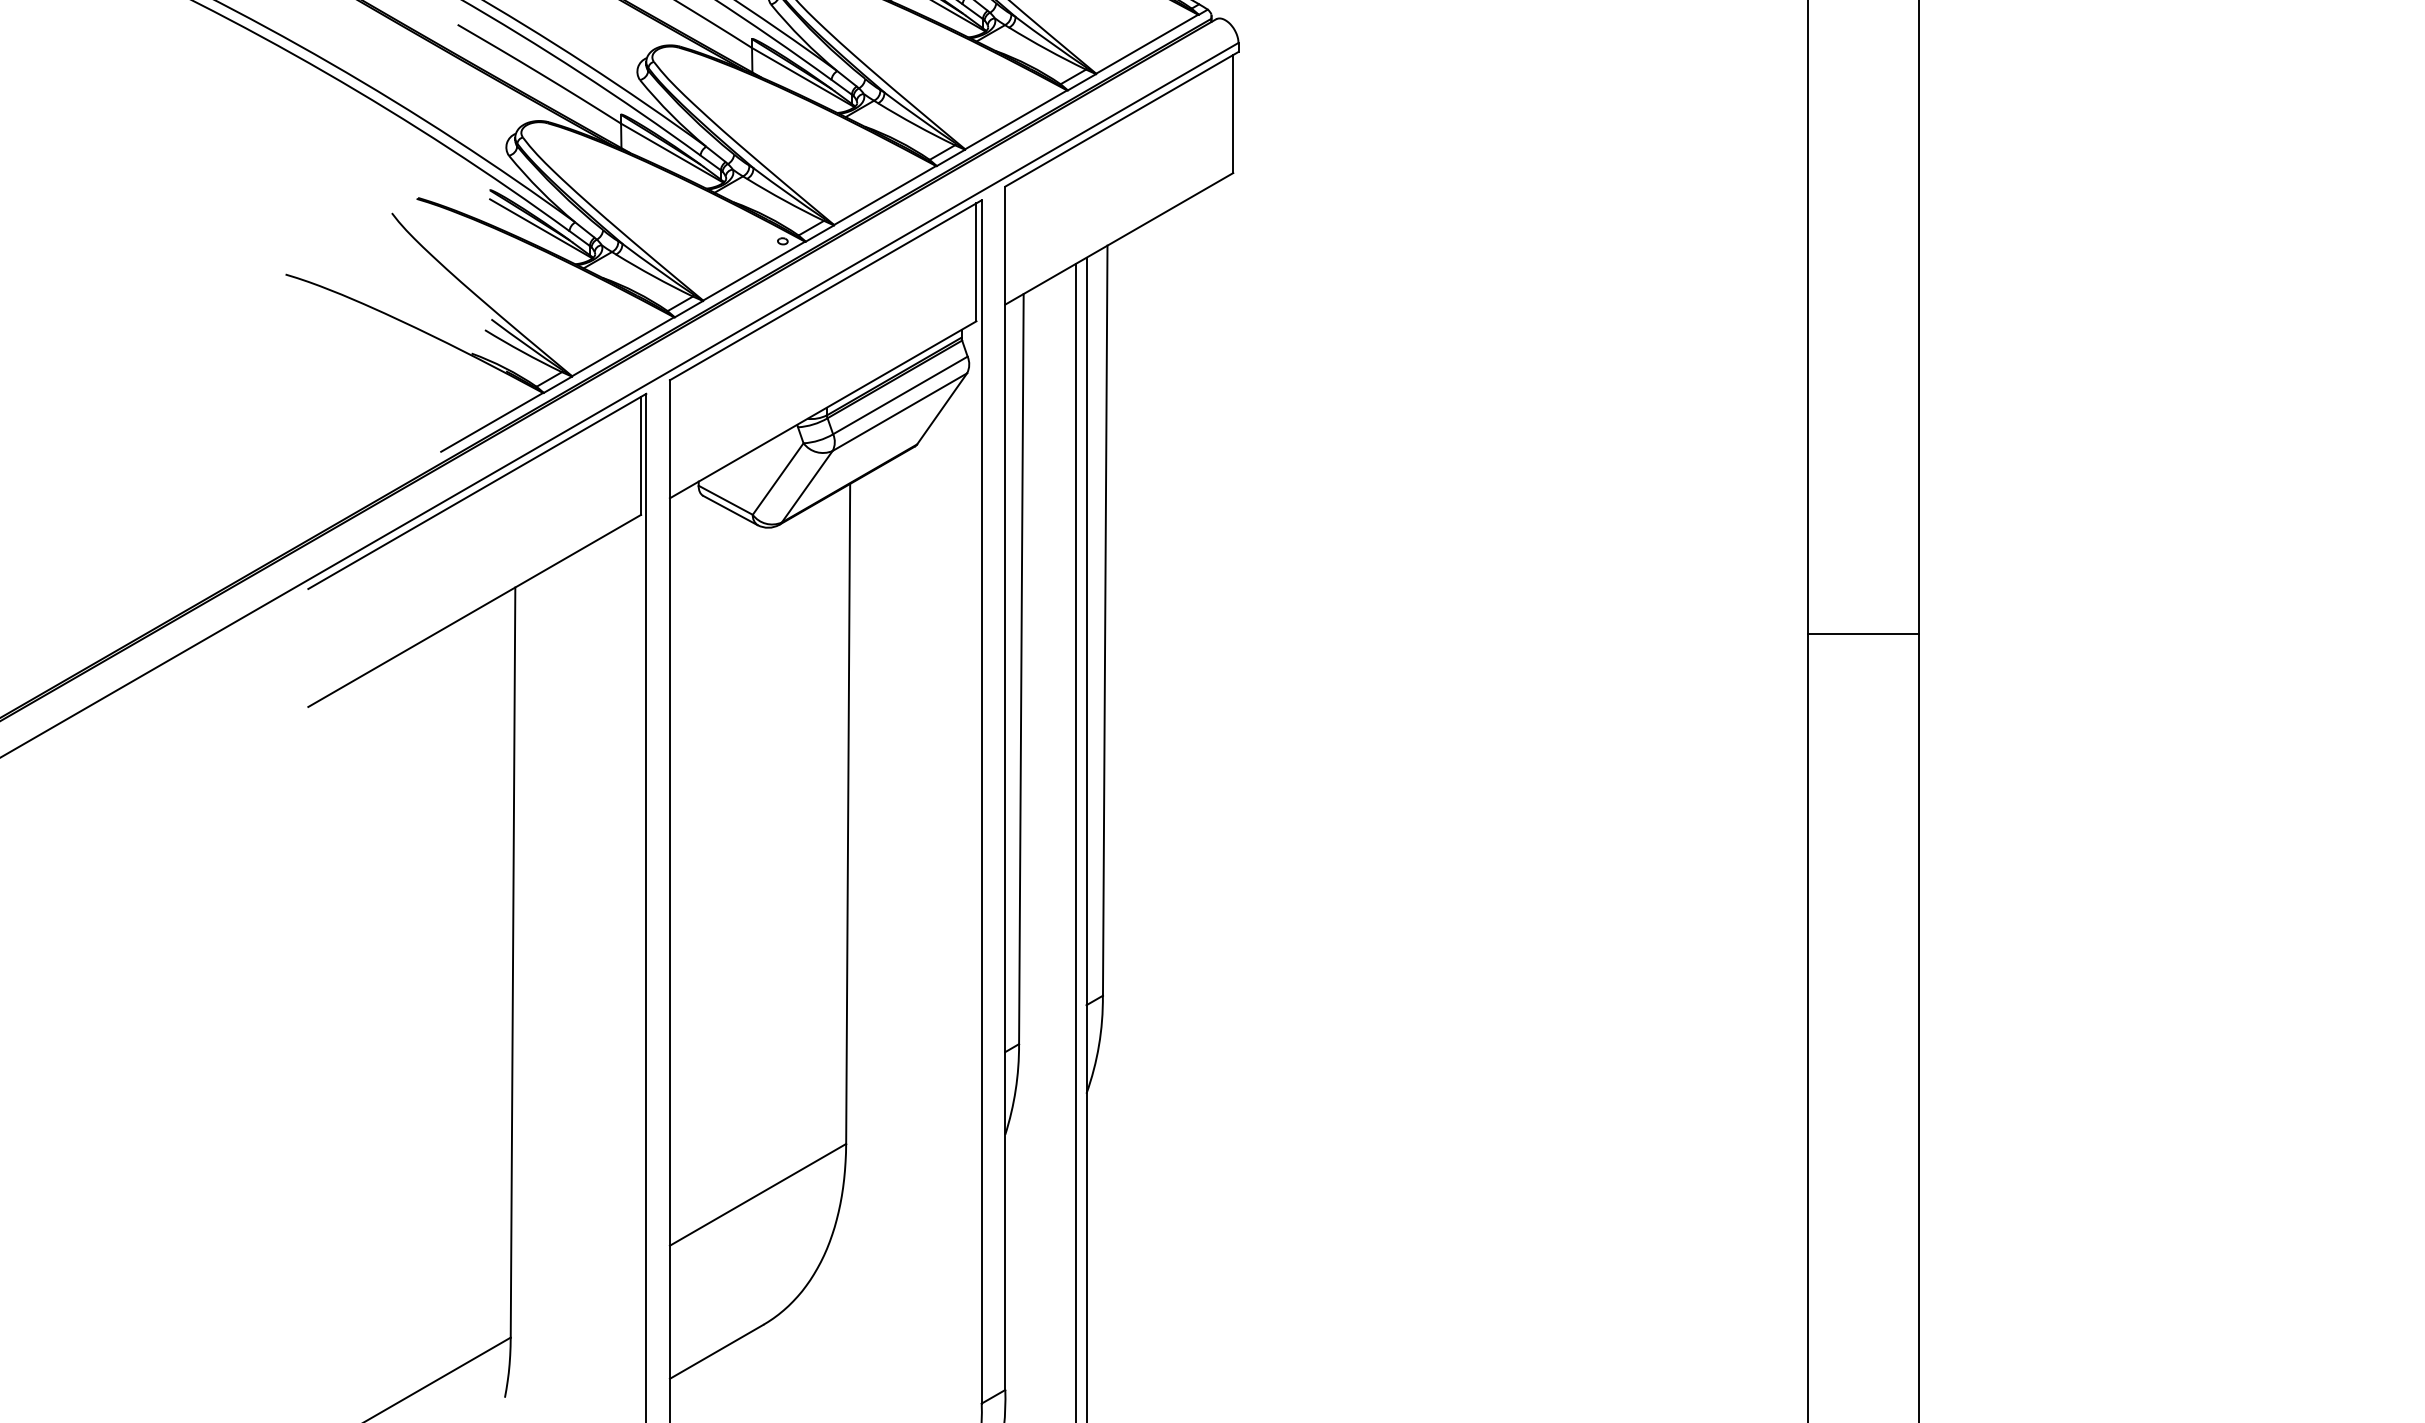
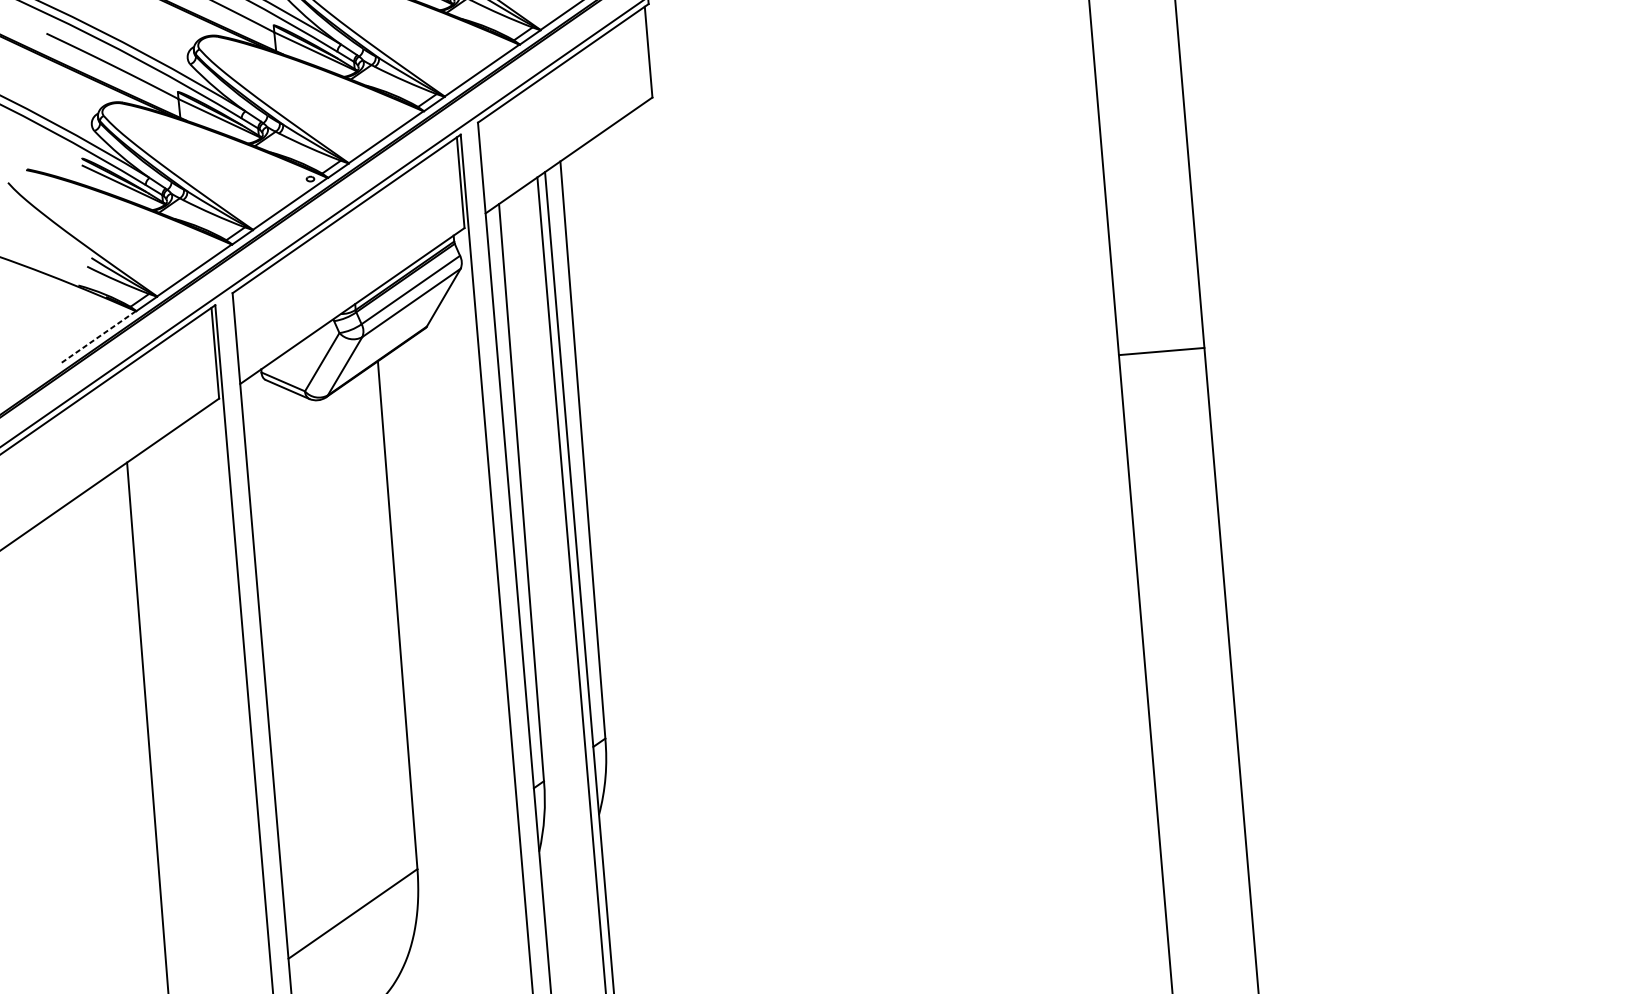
line: (492, 422) -> (98, 337), solid -> dashed
line: (1862, 634) -> (1161, 351), moved

